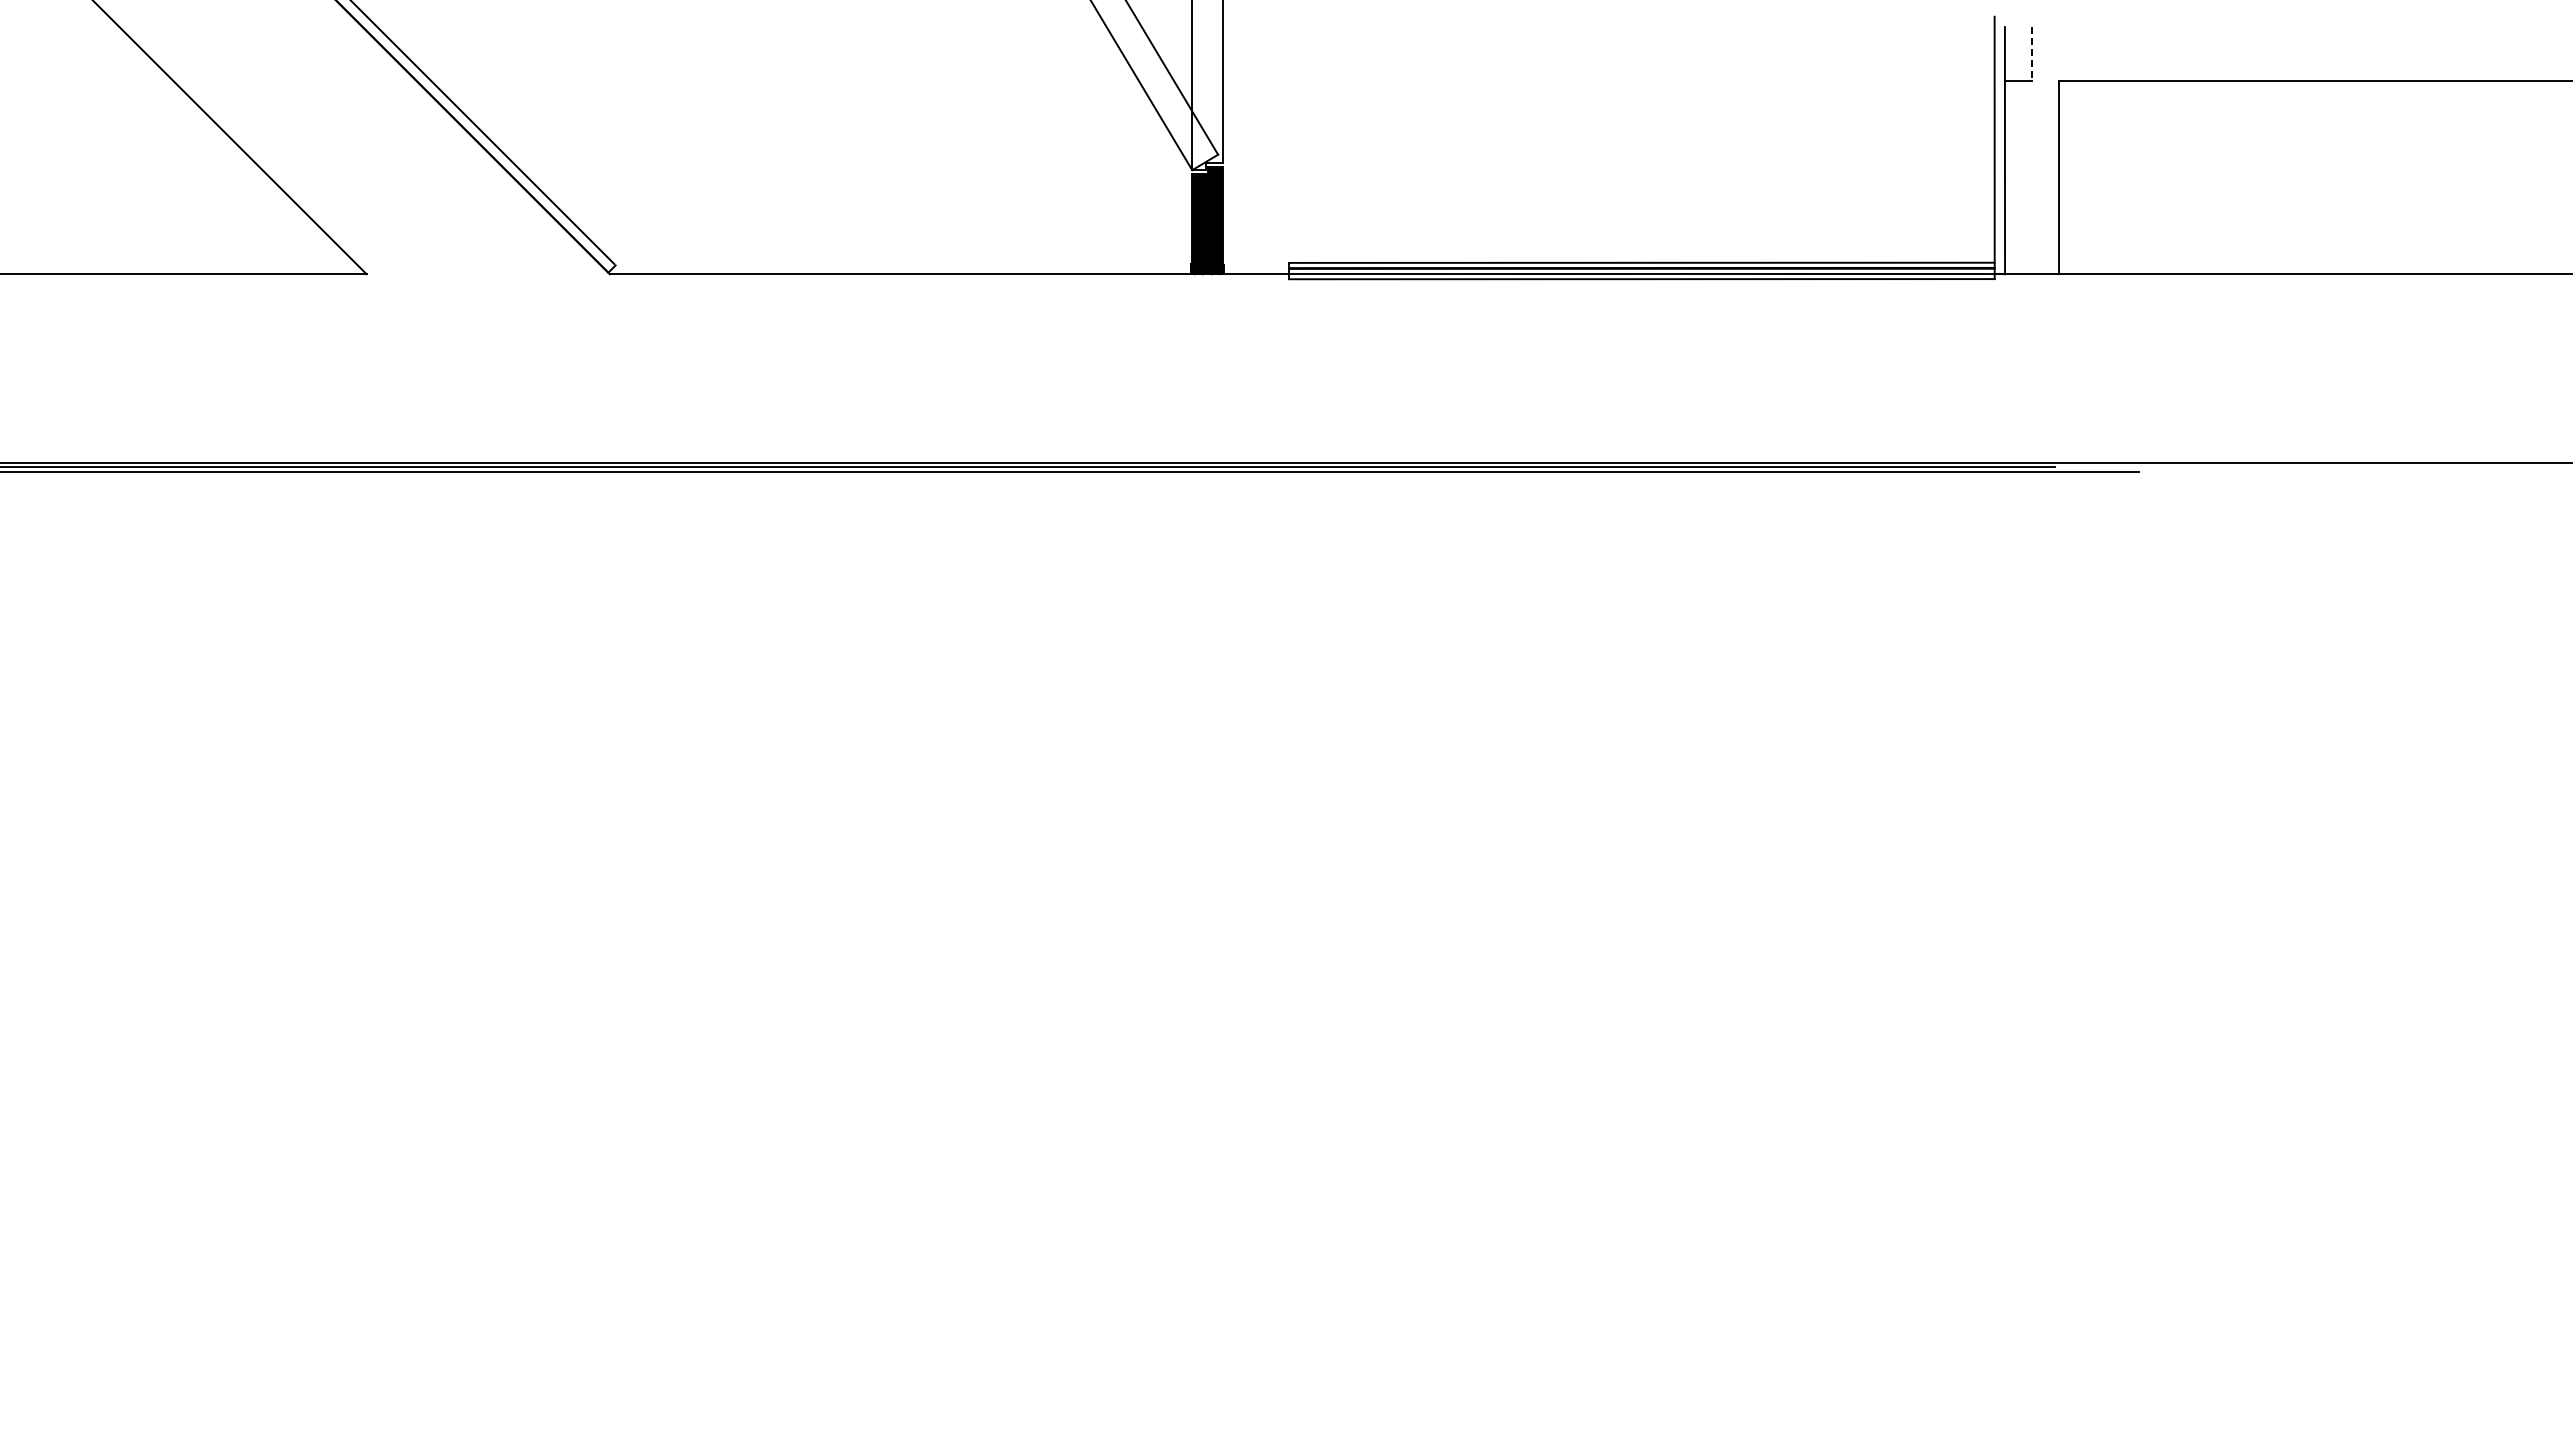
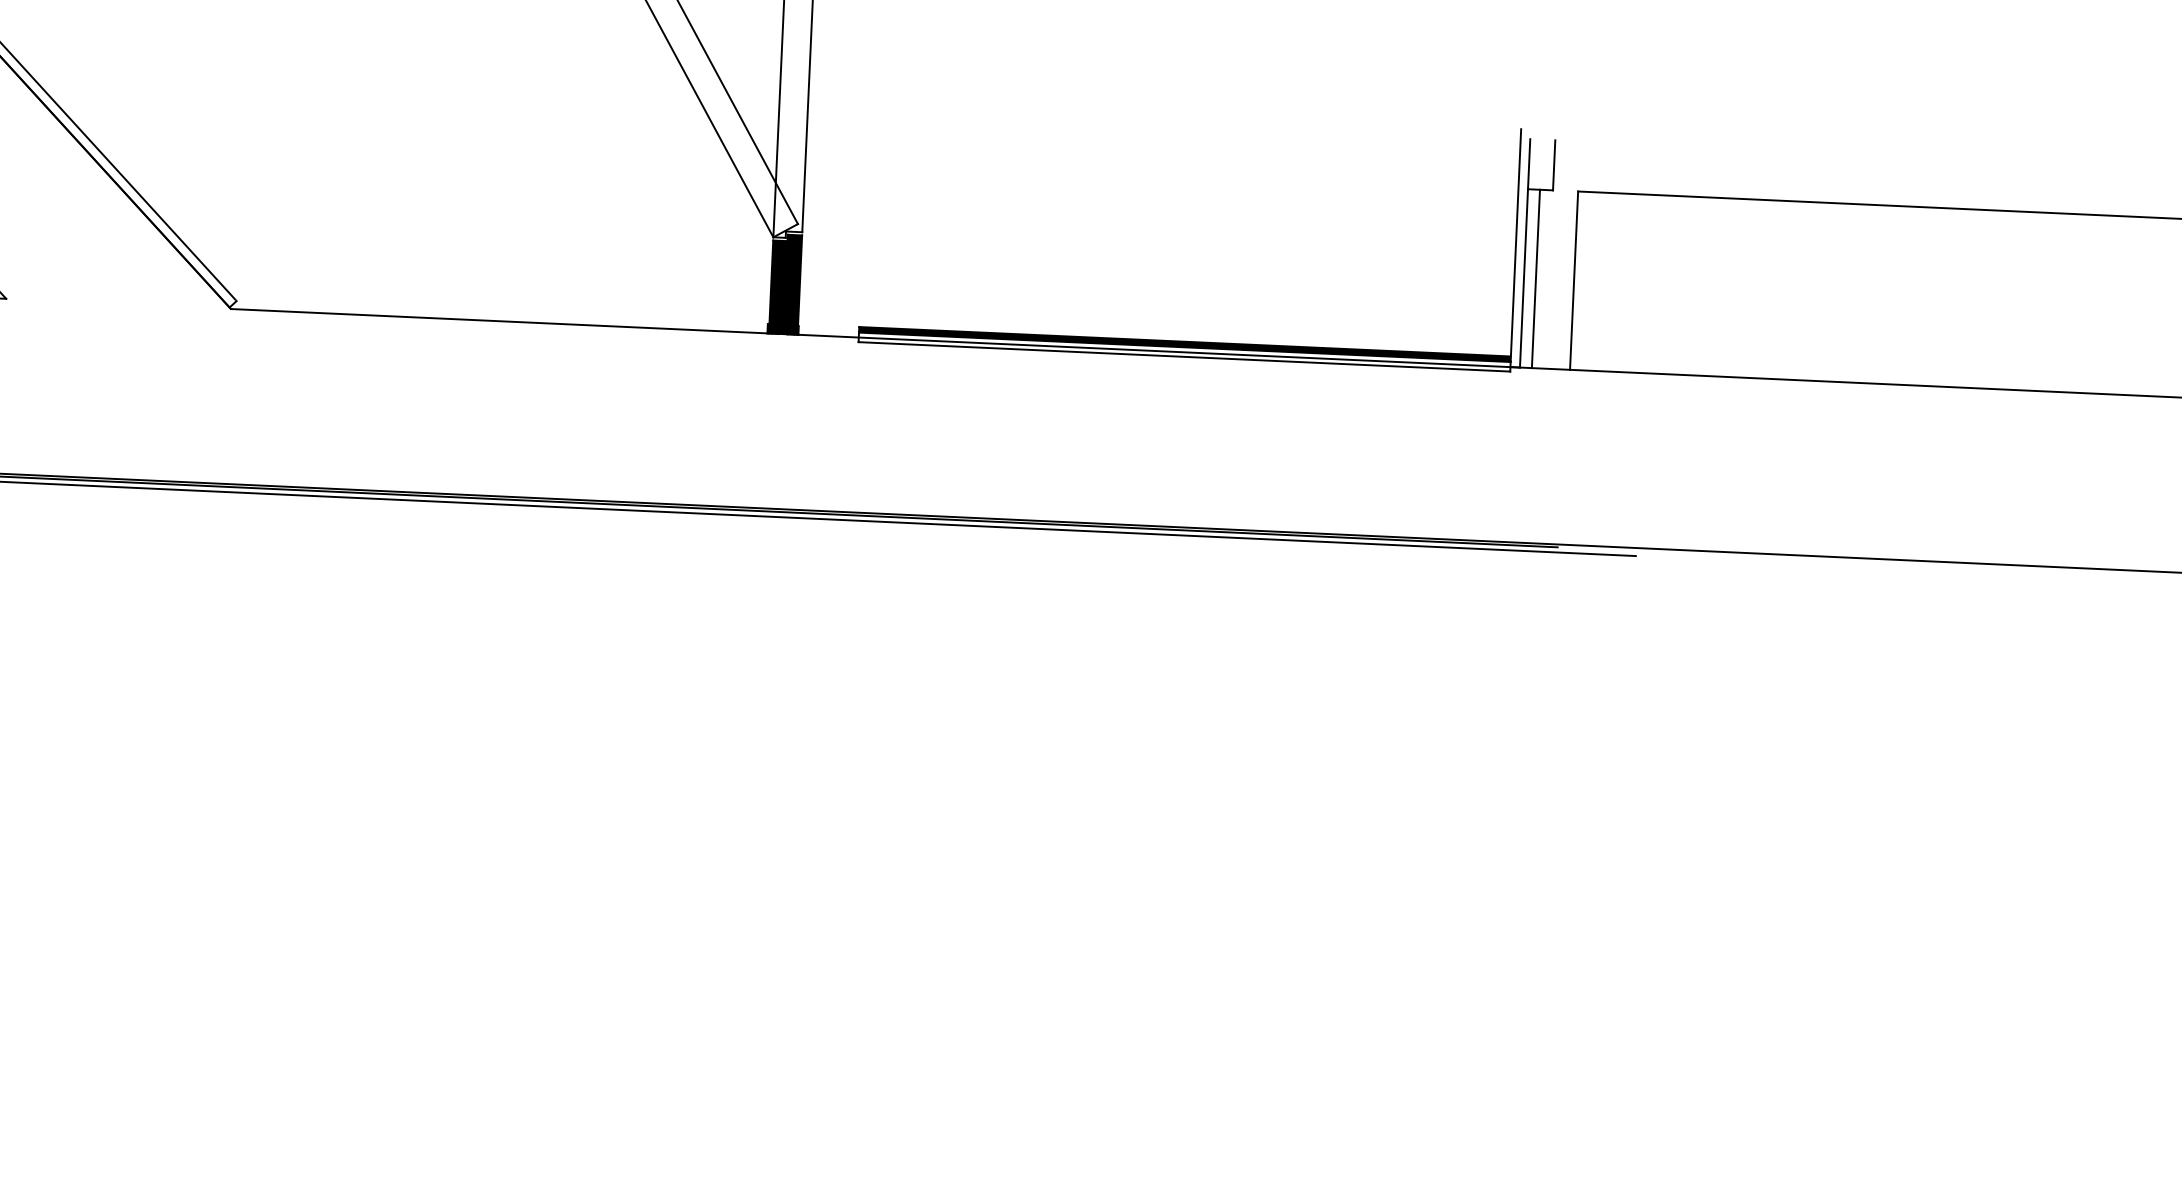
line: (2032, 54) -> (1554, 165), dashed -> solid
line: (2017, 177) -> (1535, 278), added
fill: (1641, 265) -> (1184, 344), added

